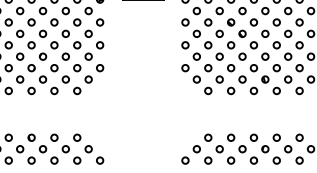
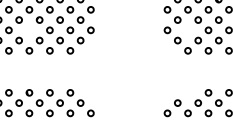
part: (31, 68) -> (29, 30), removed
circle: (208, 68) -> (188, 30), removed
circle: (208, 137) -> (188, 92), removed

